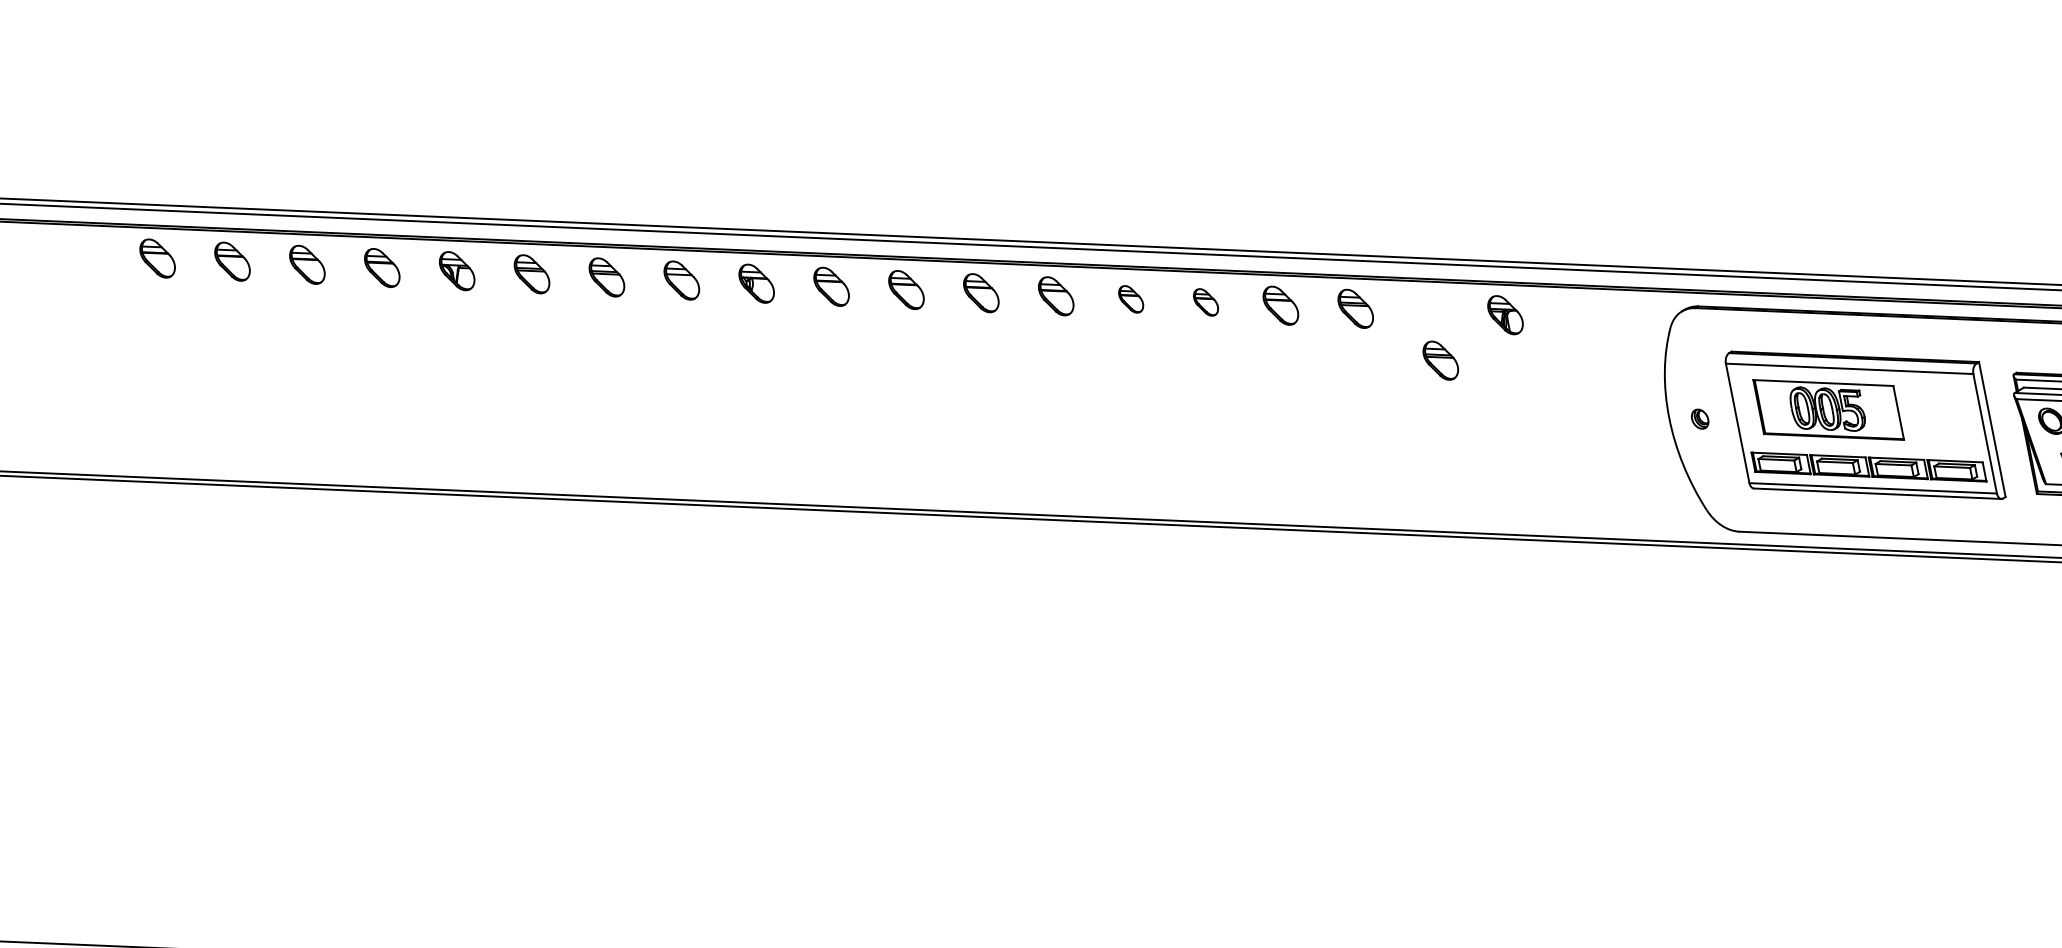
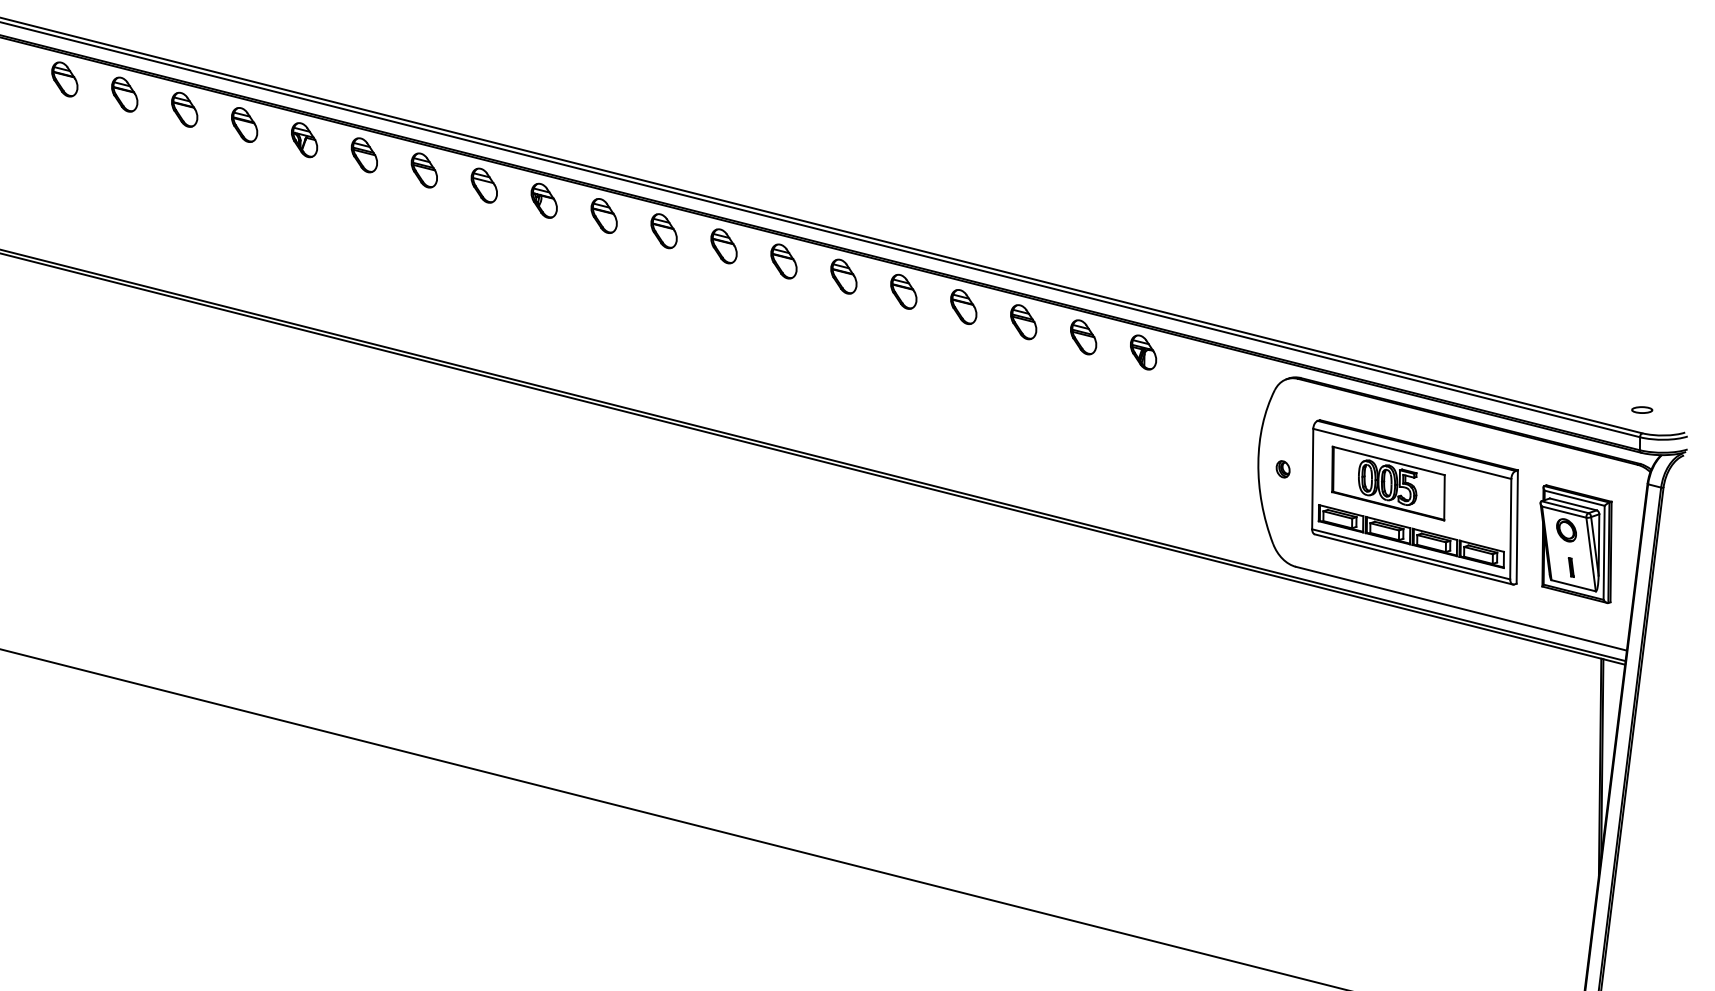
part: (1130, 299) -> (843, 276), size x1.43
part: (1205, 302) -> (903, 291), size x1.43
part: (1440, 360) -> (1083, 337), moved

